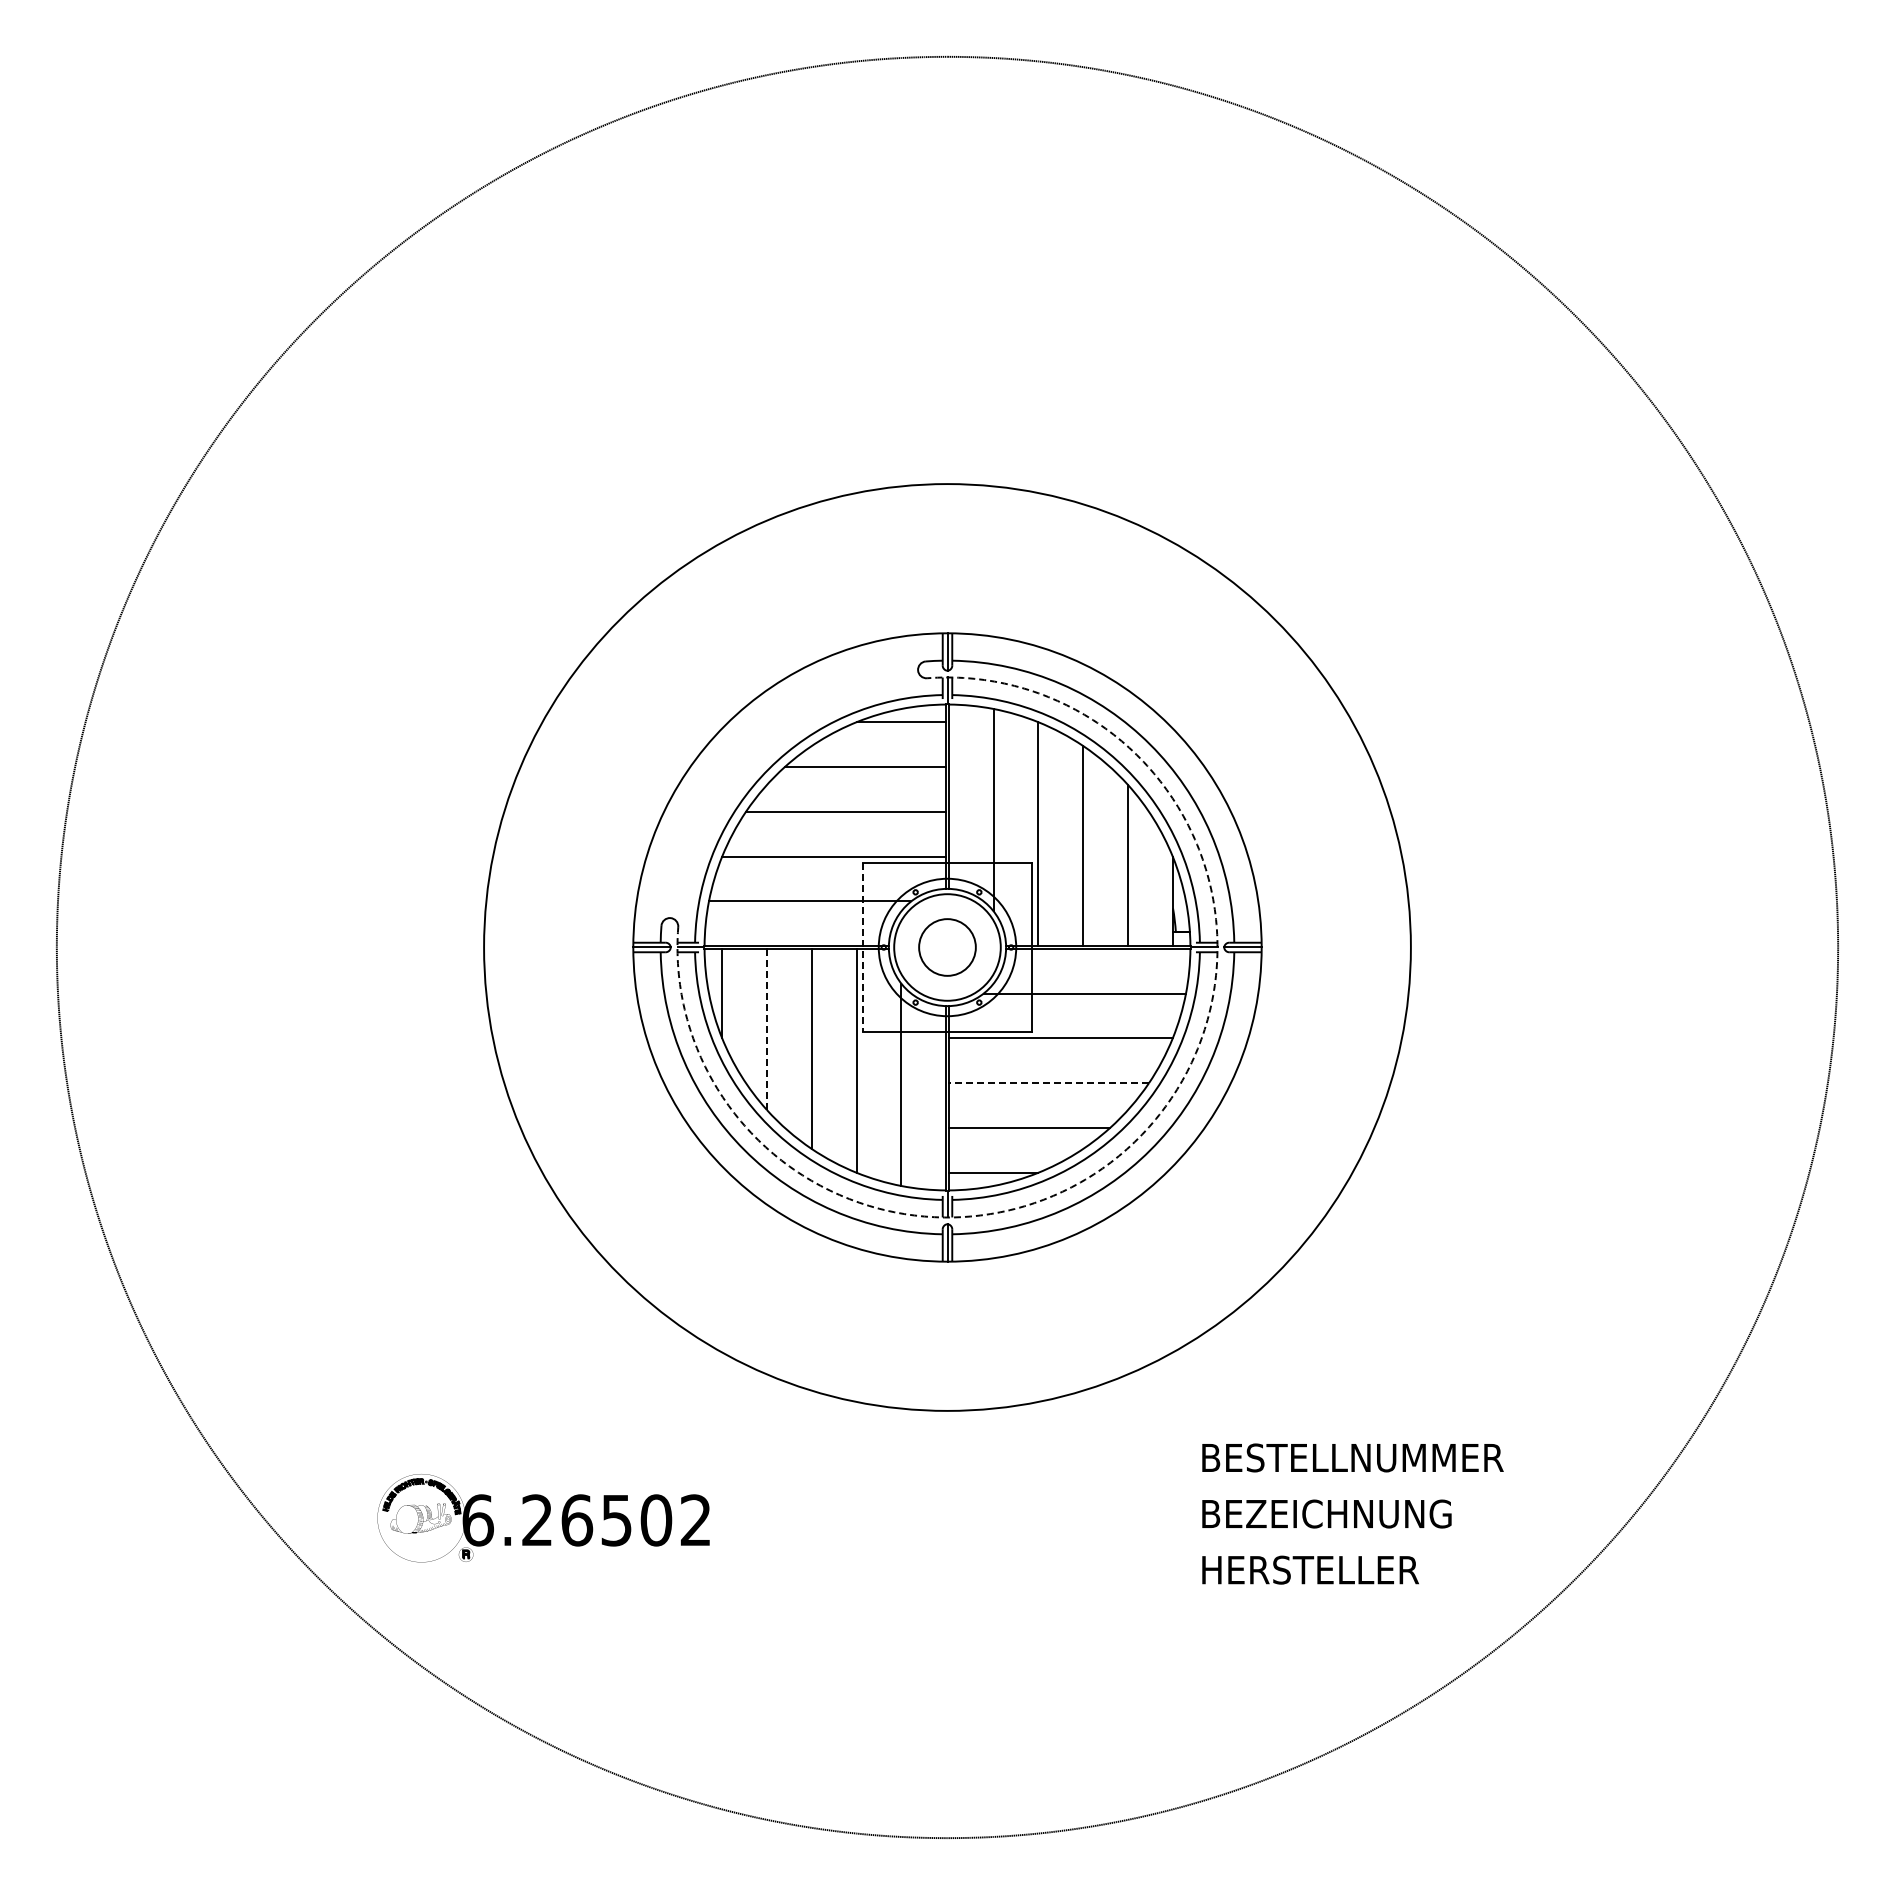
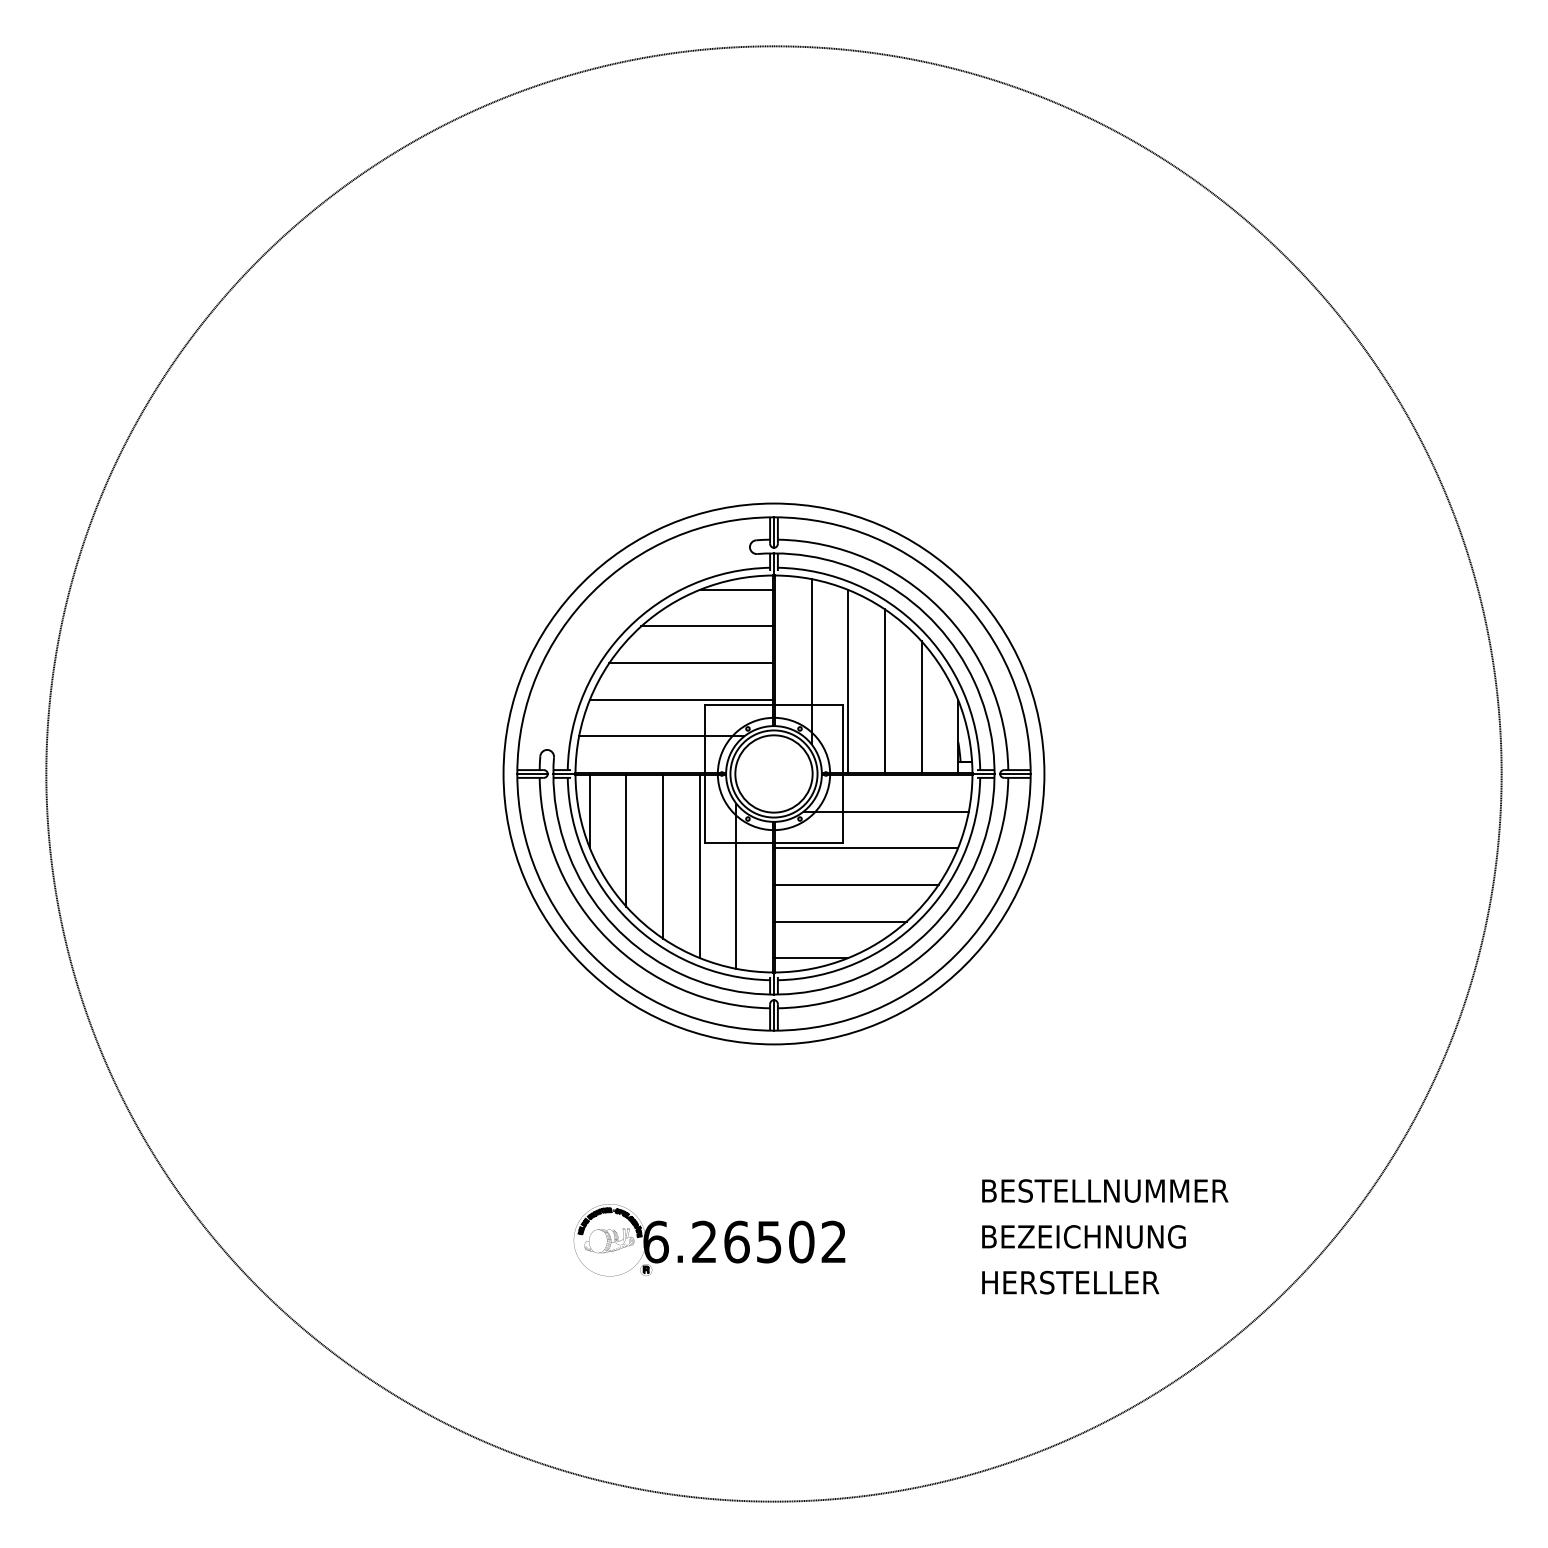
line: (863, 947) -> (705, 774), dashed -> solid
circle: (947, 947) -> (774, 774), size x0.71
circle: (947, 947) -> (774, 774), size x1.67
line: (766, 1029) -> (626, 840), dashed -> solid
line: (1048, 1083) -> (856, 885), dashed -> solid
arc: (1138, 1138) -> (930, 930), dashed -> solid
part: (543, 1518) -> (709, 1240), moved

